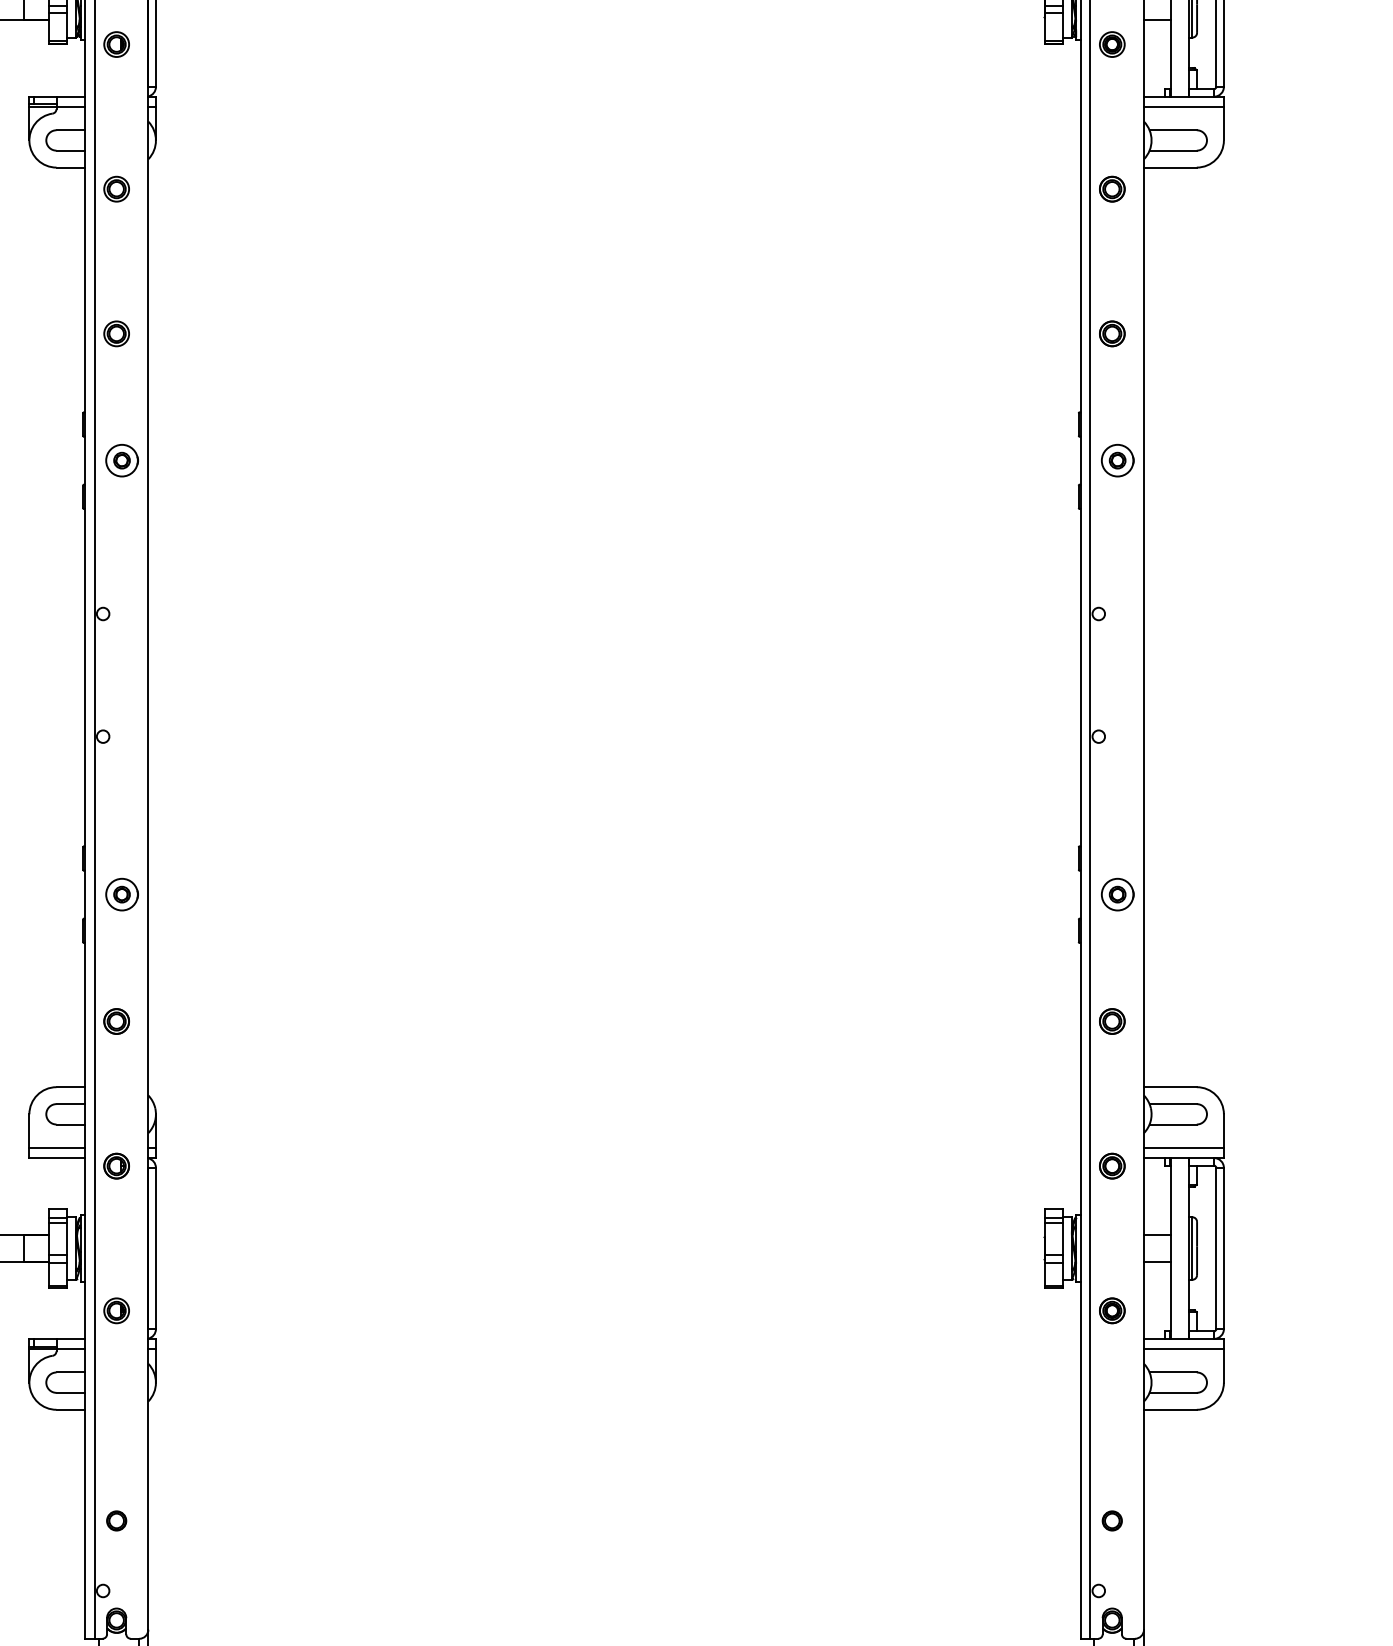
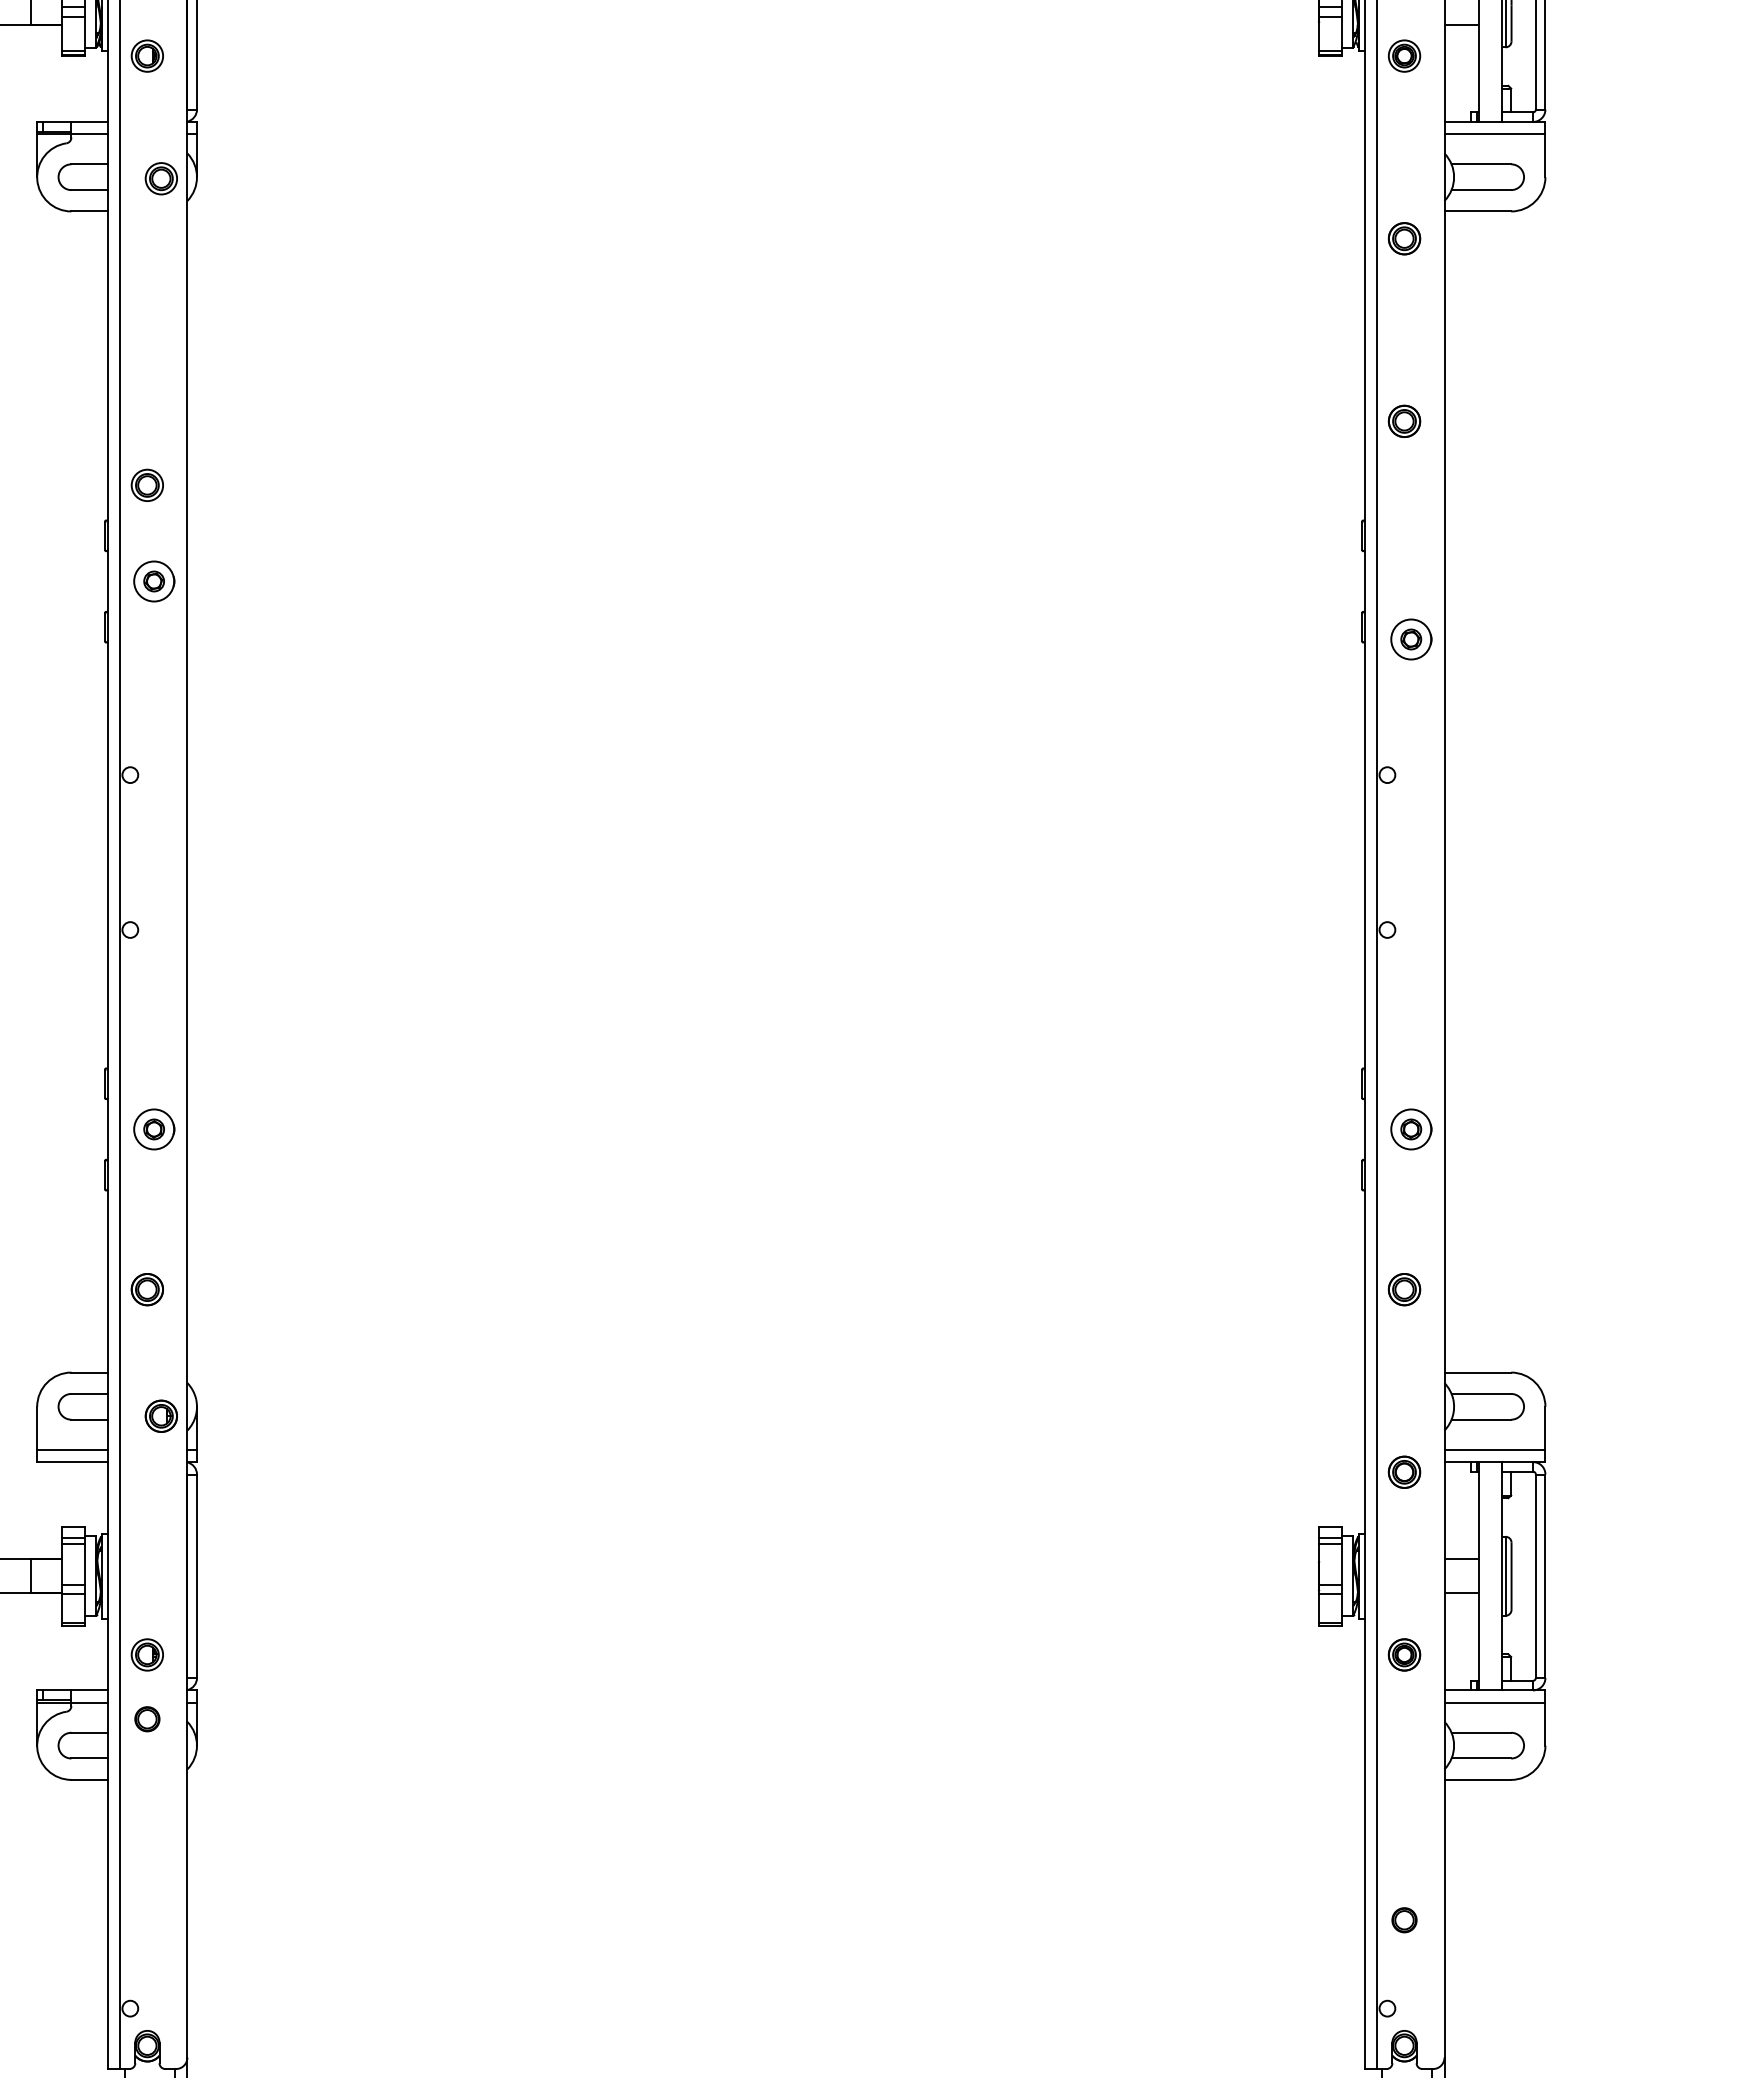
part: (115, 189) -> (160, 178), moved
part: (115, 333) -> (146, 484), moved
part: (1117, 460) -> (1411, 639), moved
part: (115, 1165) -> (160, 1415), moved
part: (116, 1521) -> (147, 1719), moved

